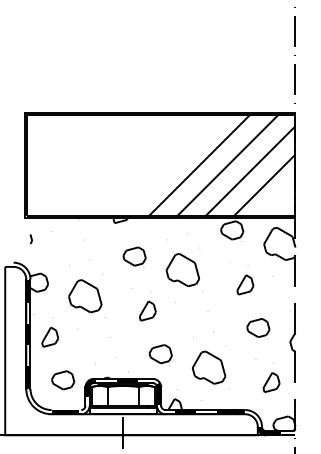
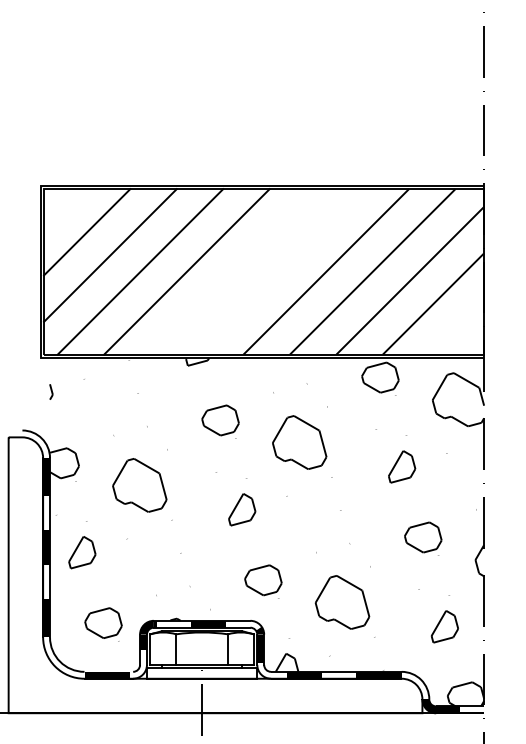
line: (52, 141) -> (86, 231), added
line: (66, 155) -> (109, 254), added
line: (85, 165) -> (140, 271), added
line: (113, 165) -> (186, 271), added

